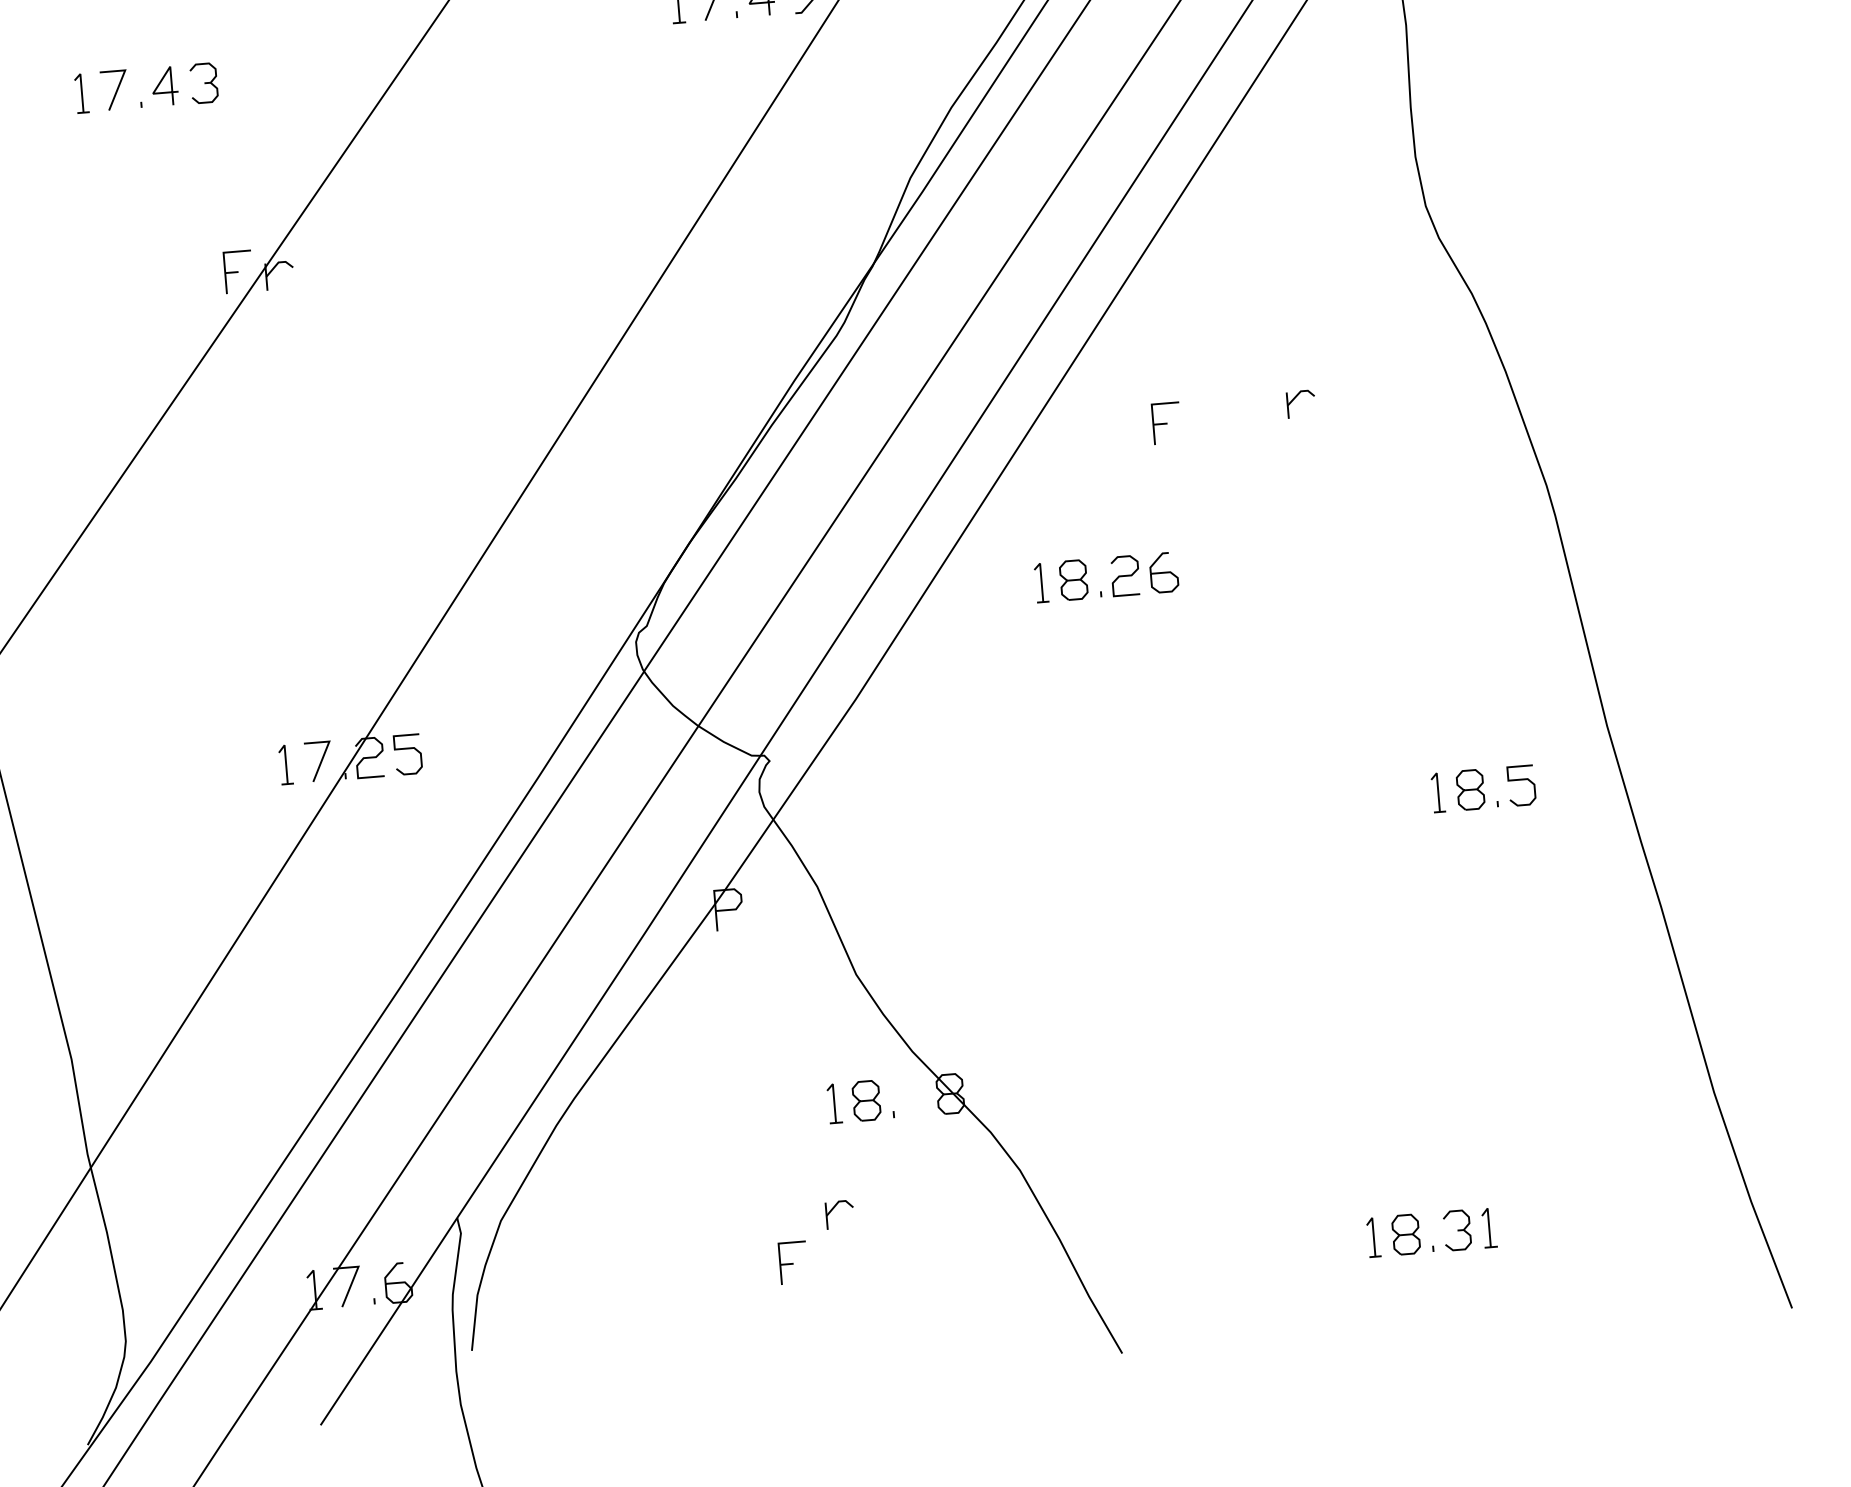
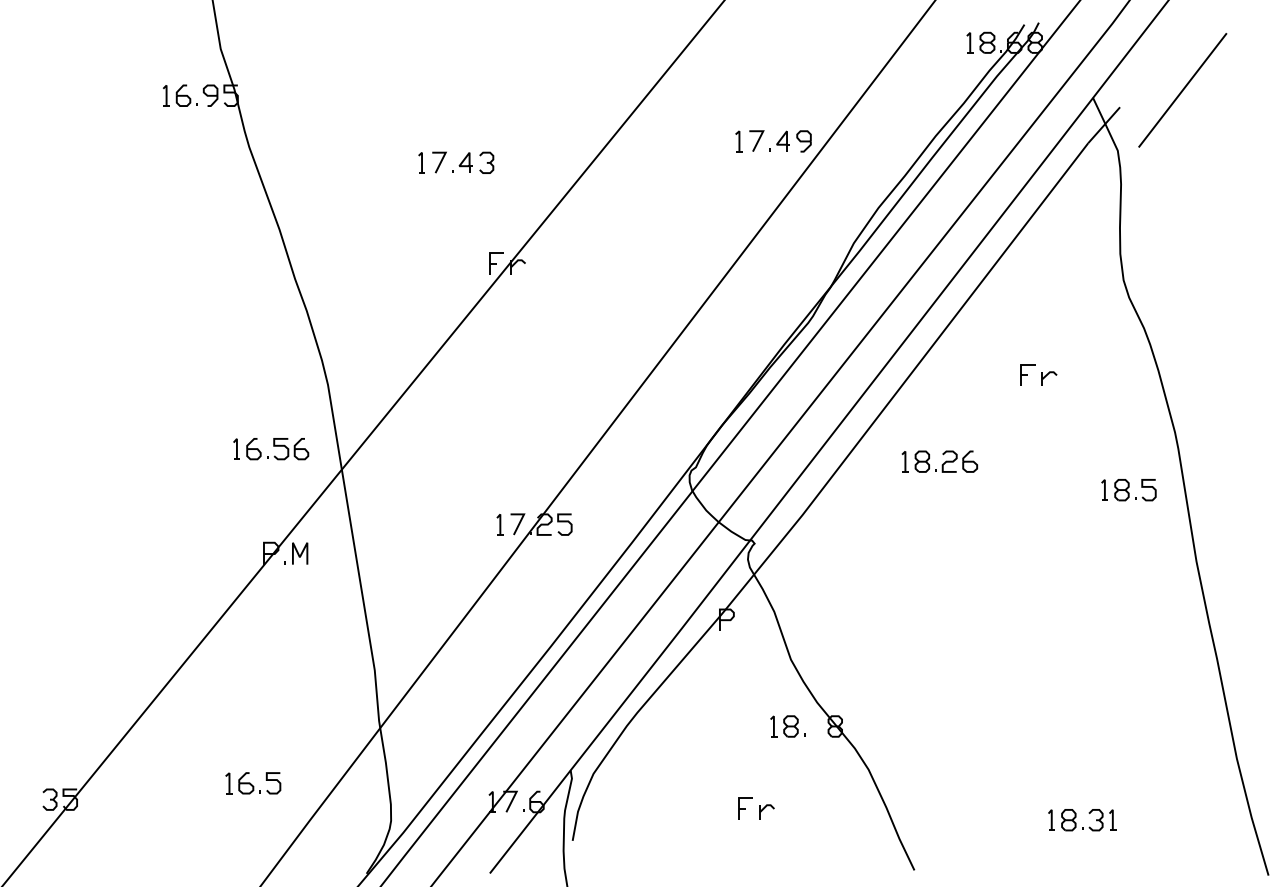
part: (1165, 421) -> (1027, 374), moved
part: (1483, 789) -> (1128, 490), moved
part: (838, 1213) -> (766, 811), moved

